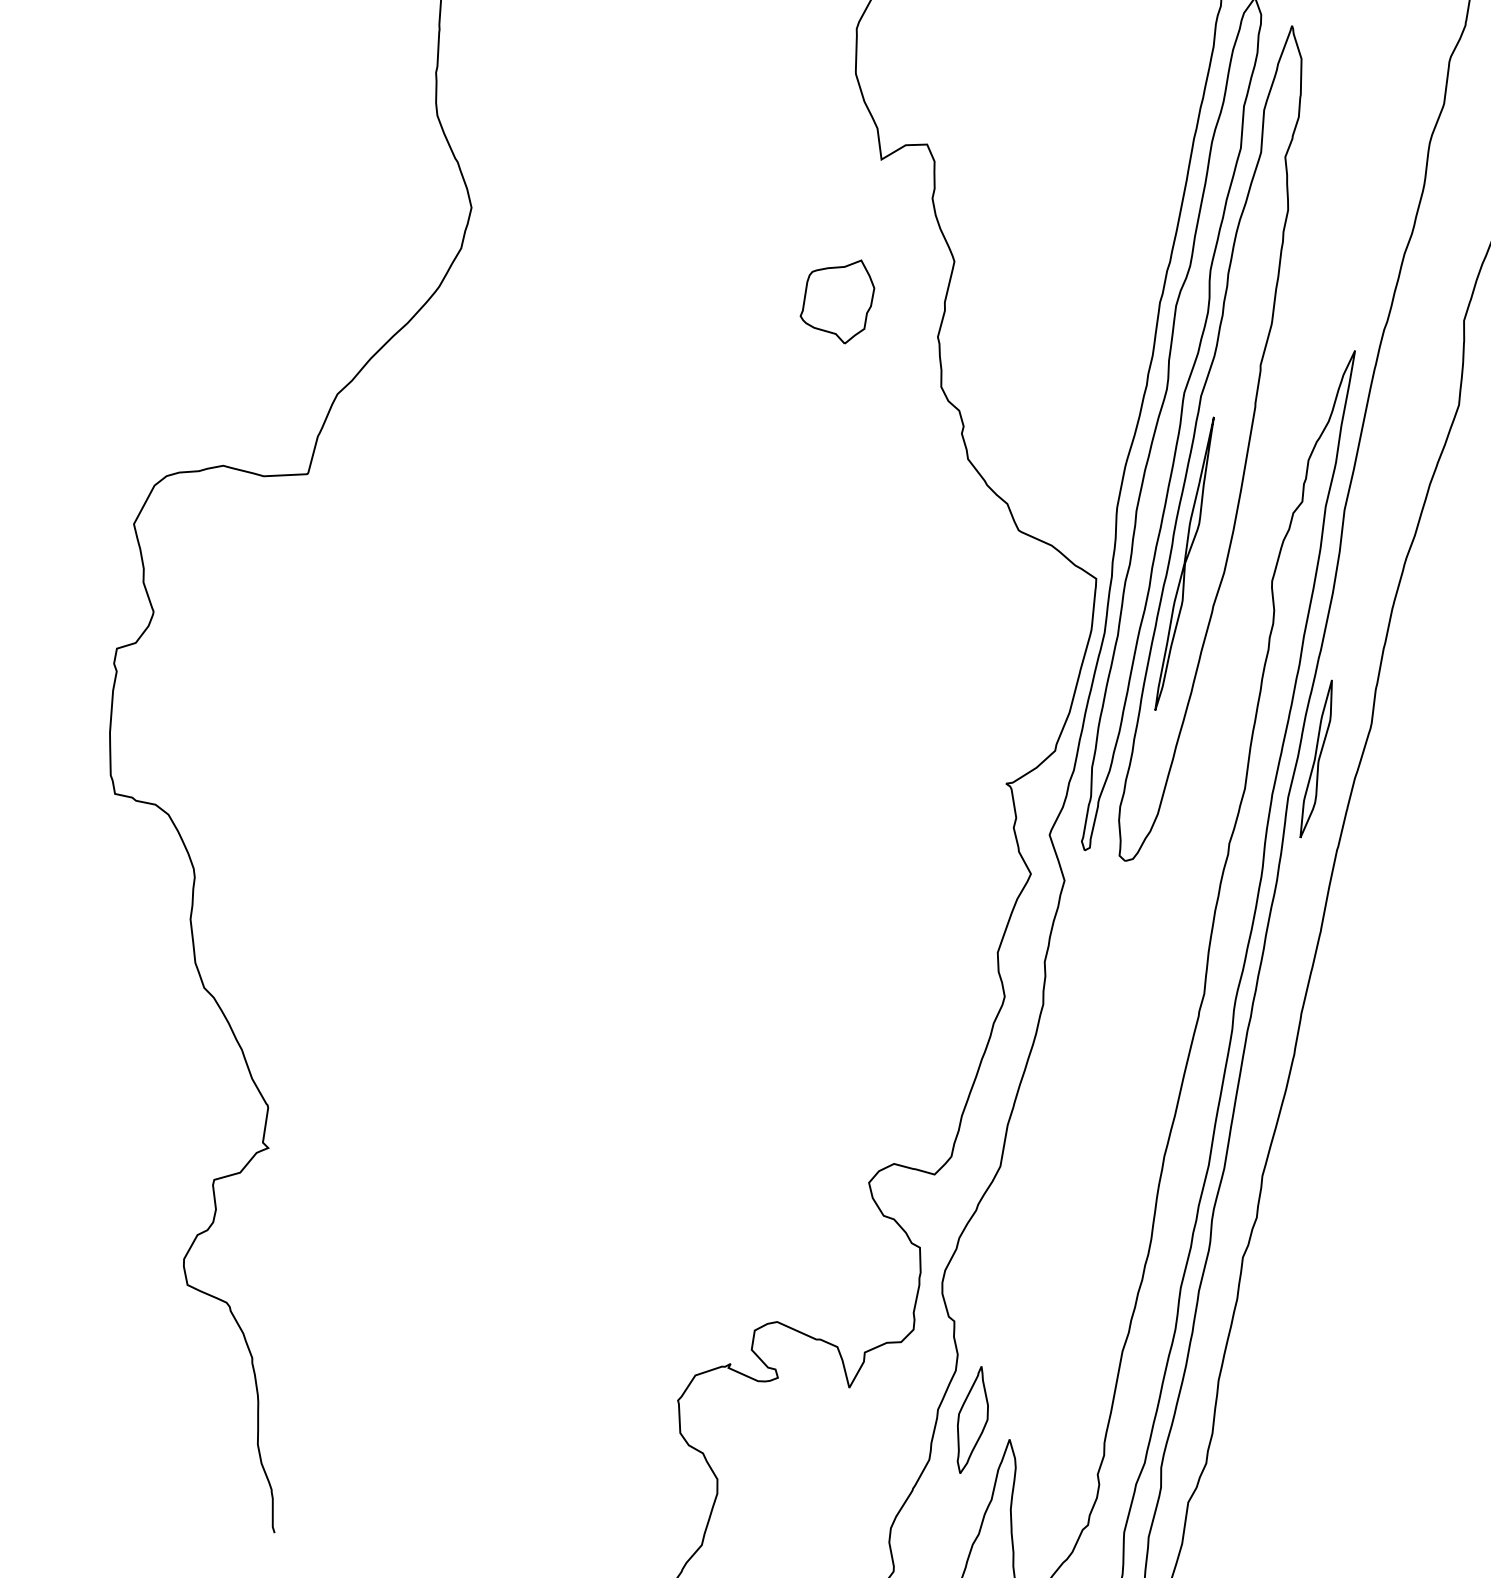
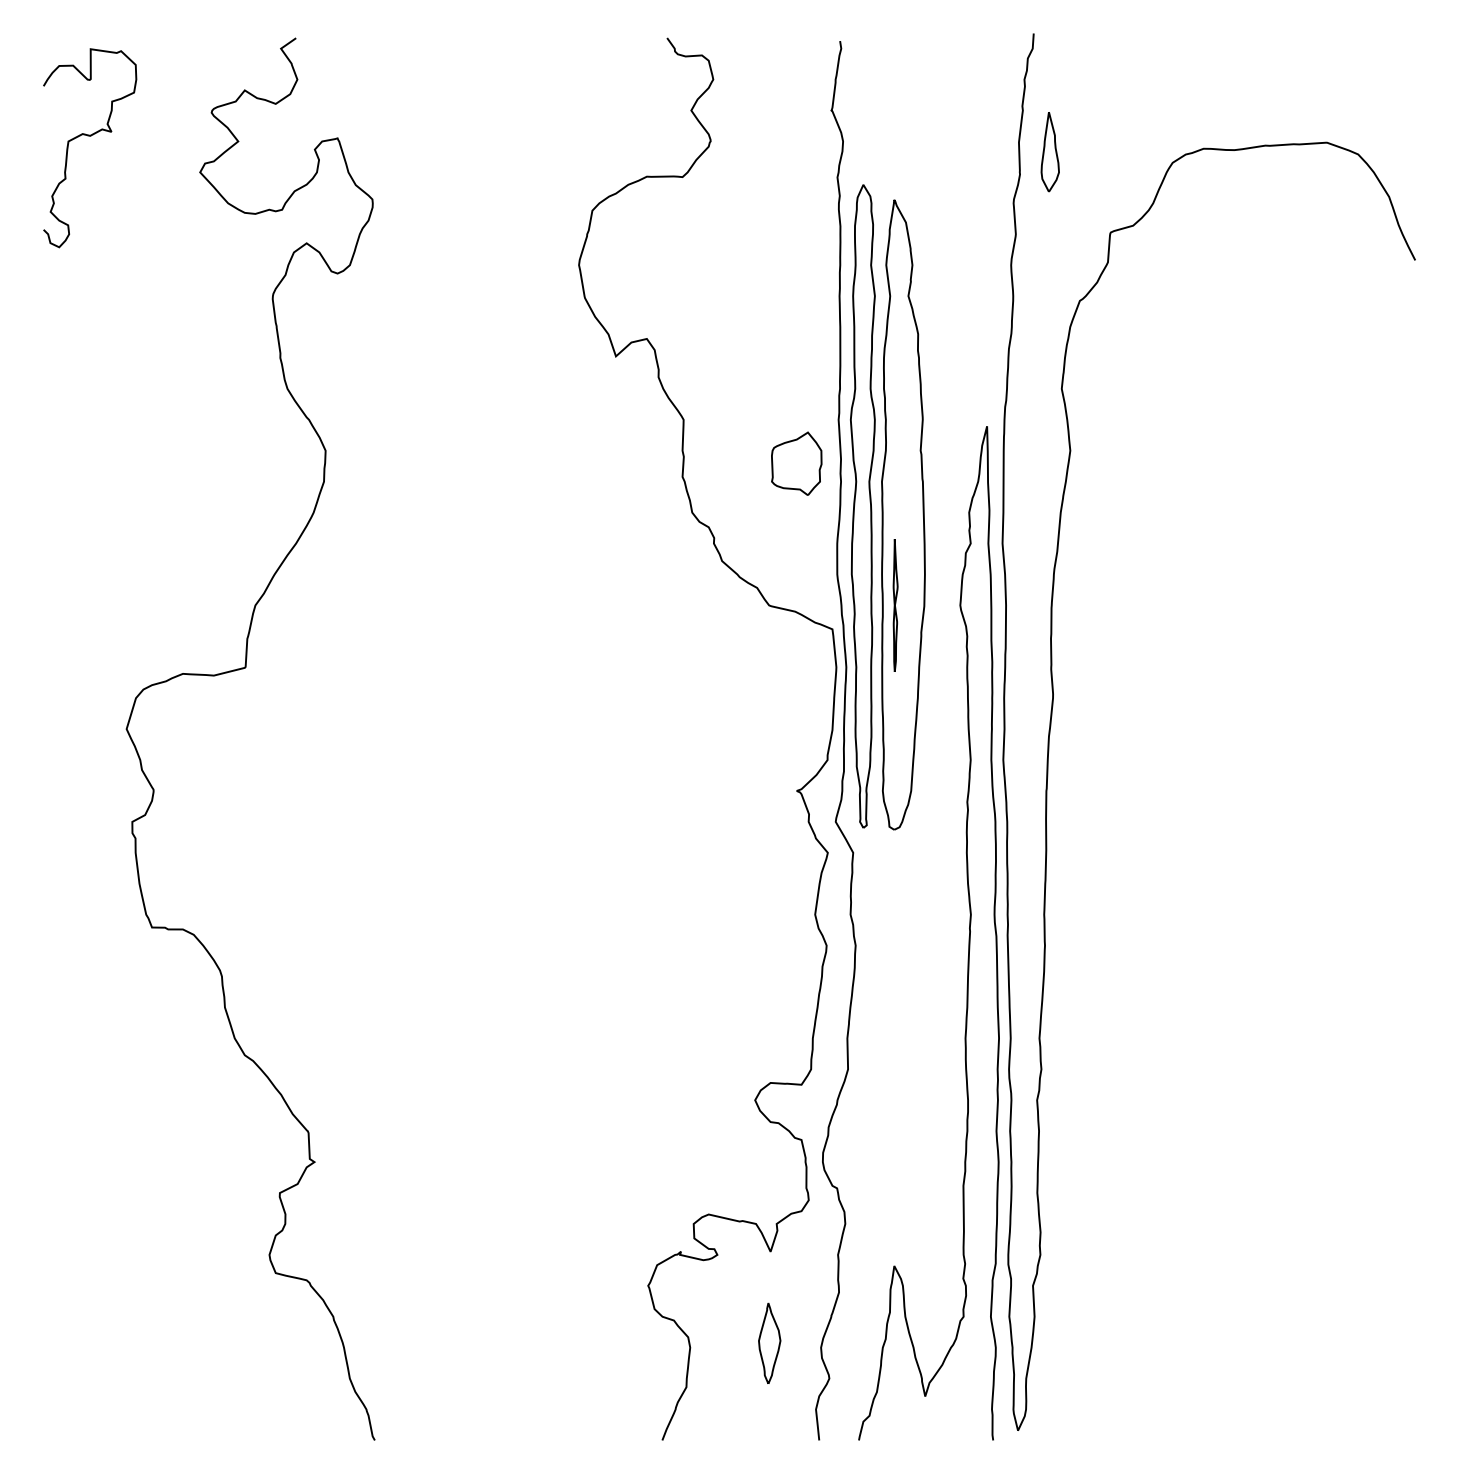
part: (837, 298) -> (796, 463), moved
part: (1186, 563) -> (895, 605), size x0.6
part: (1318, 758) -> (1019, 727), removed
part: (972, 1418) -> (769, 1342), moved

